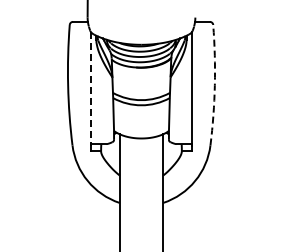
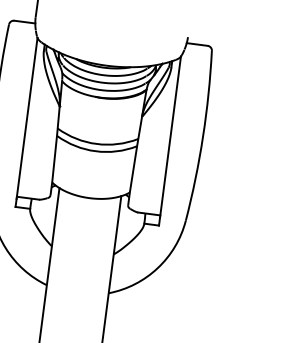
arc: (214, 85) -> (202, 136), dashed -> solid
line: (90, 88) -> (26, 118), dashed -> solid

